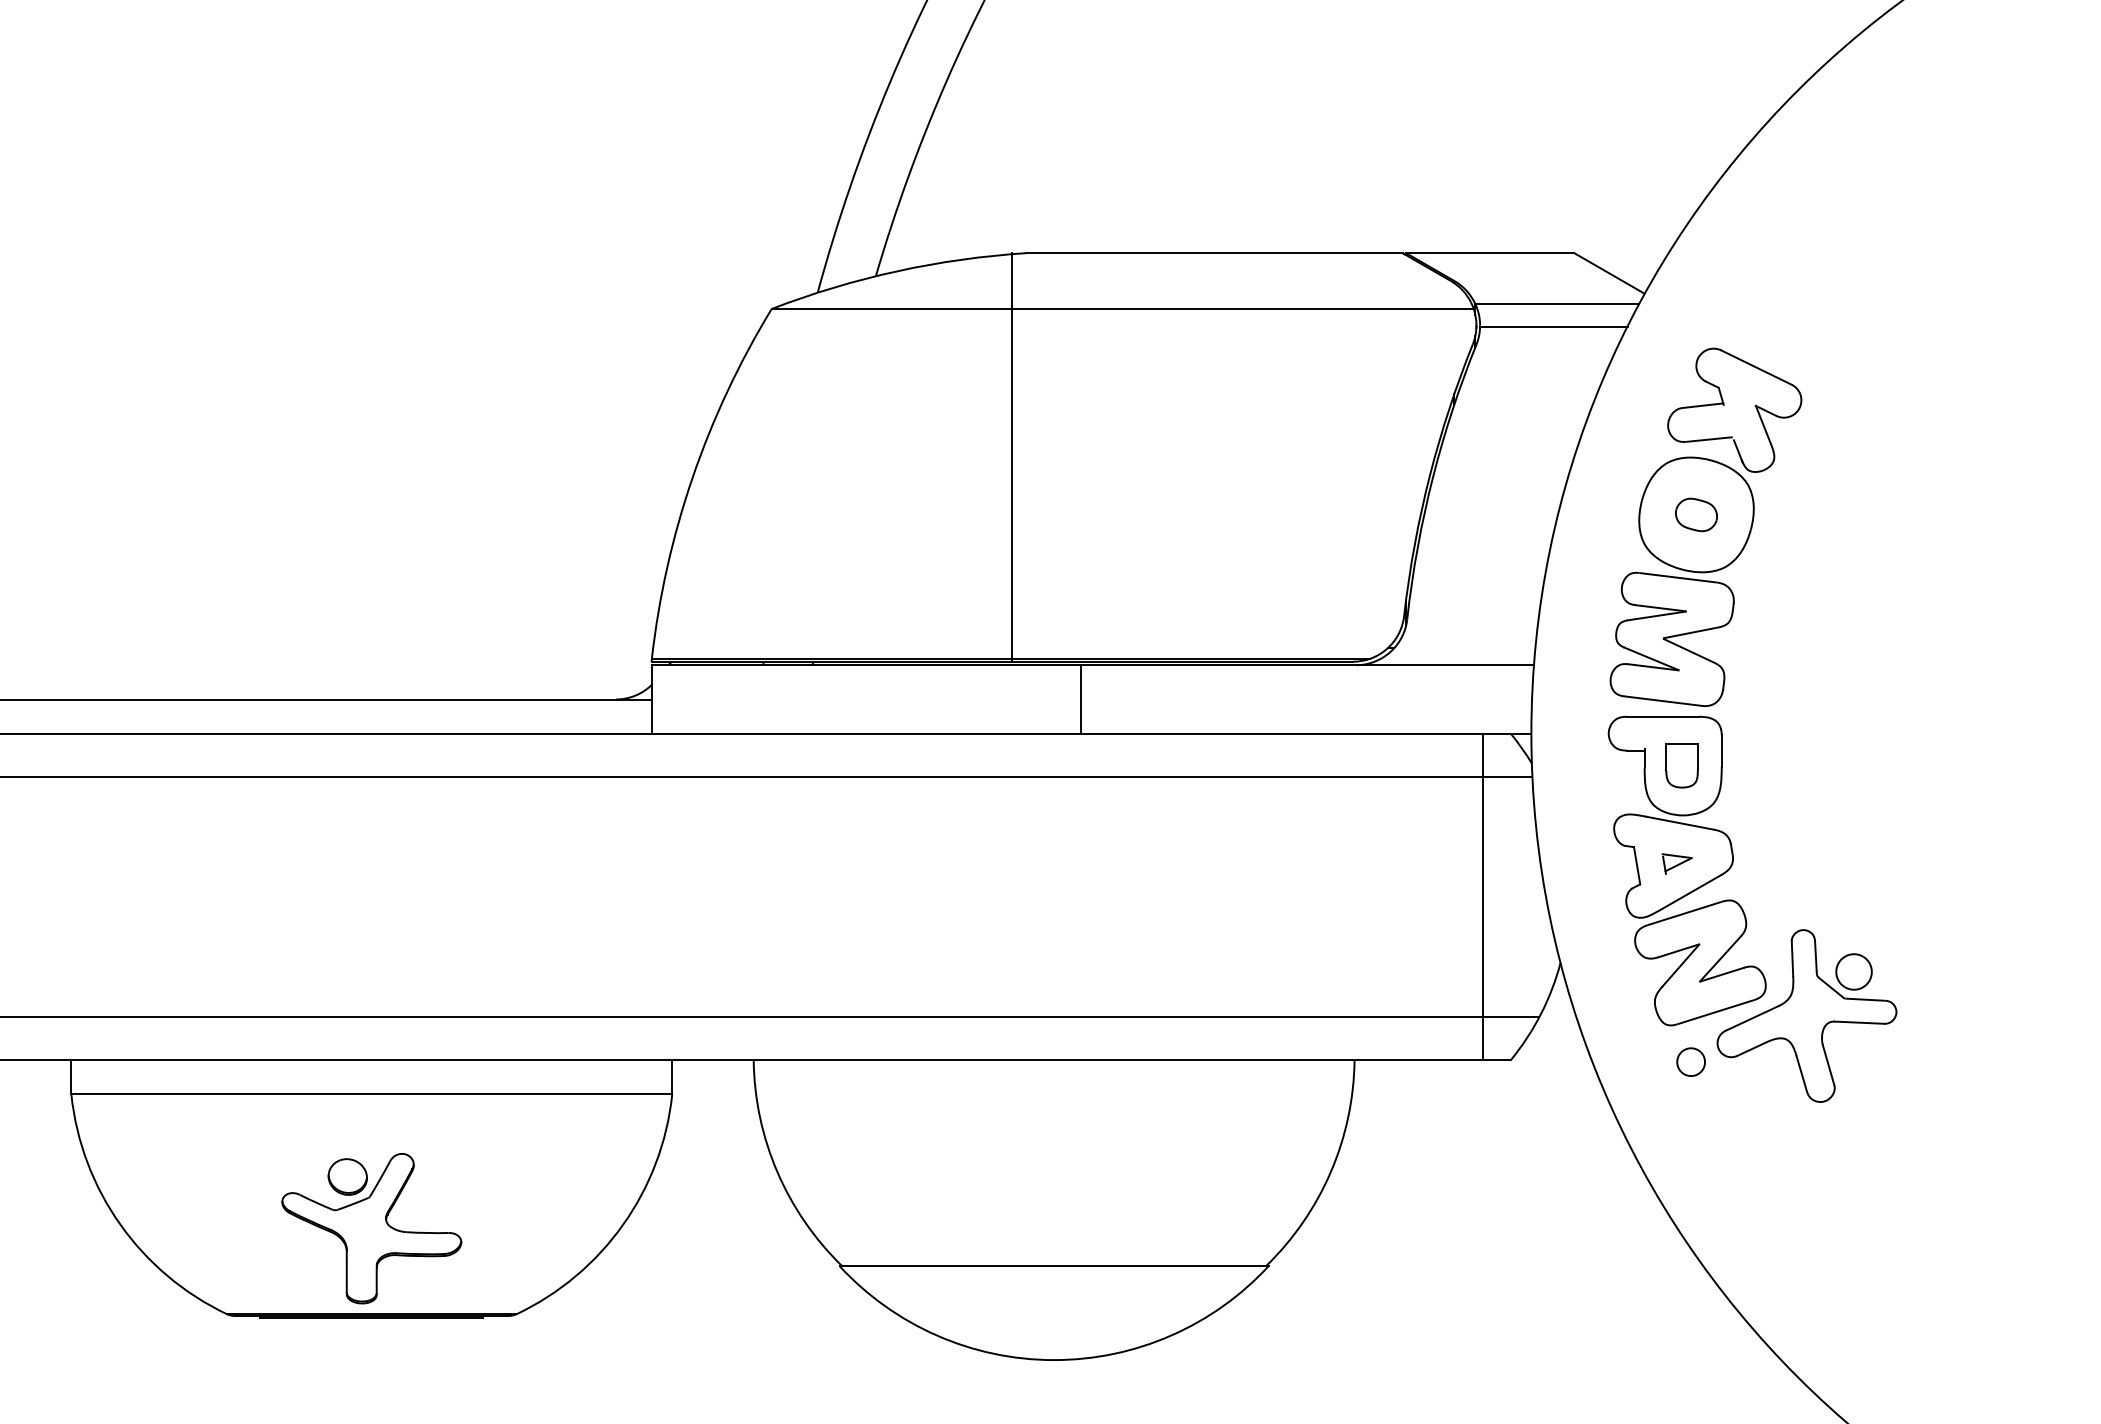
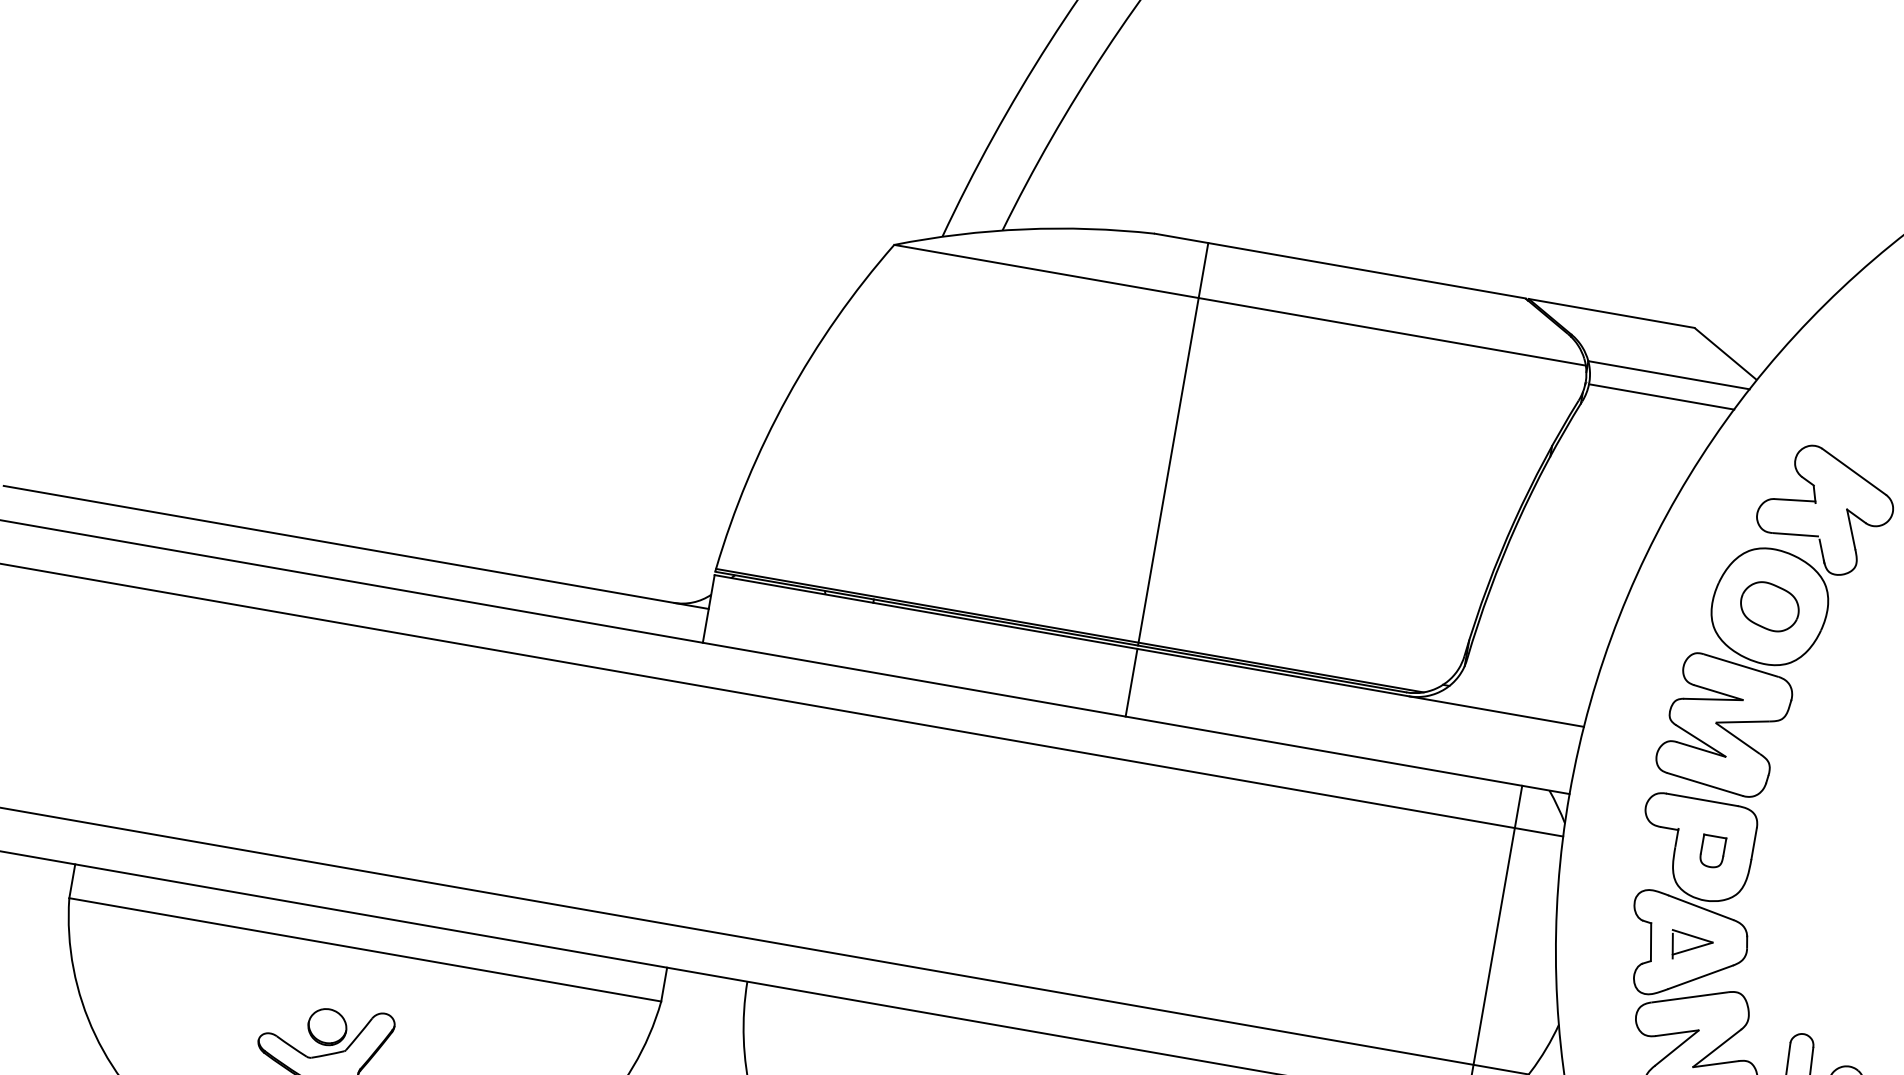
line: (1011, 457) -> (1172, 444), moved
part: (1696, 514) -> (1769, 606), size x1.43
part: (1682, 766) -> (1712, 852), size x0.71
part: (1676, 863) -> (1690, 946), size x1.43

